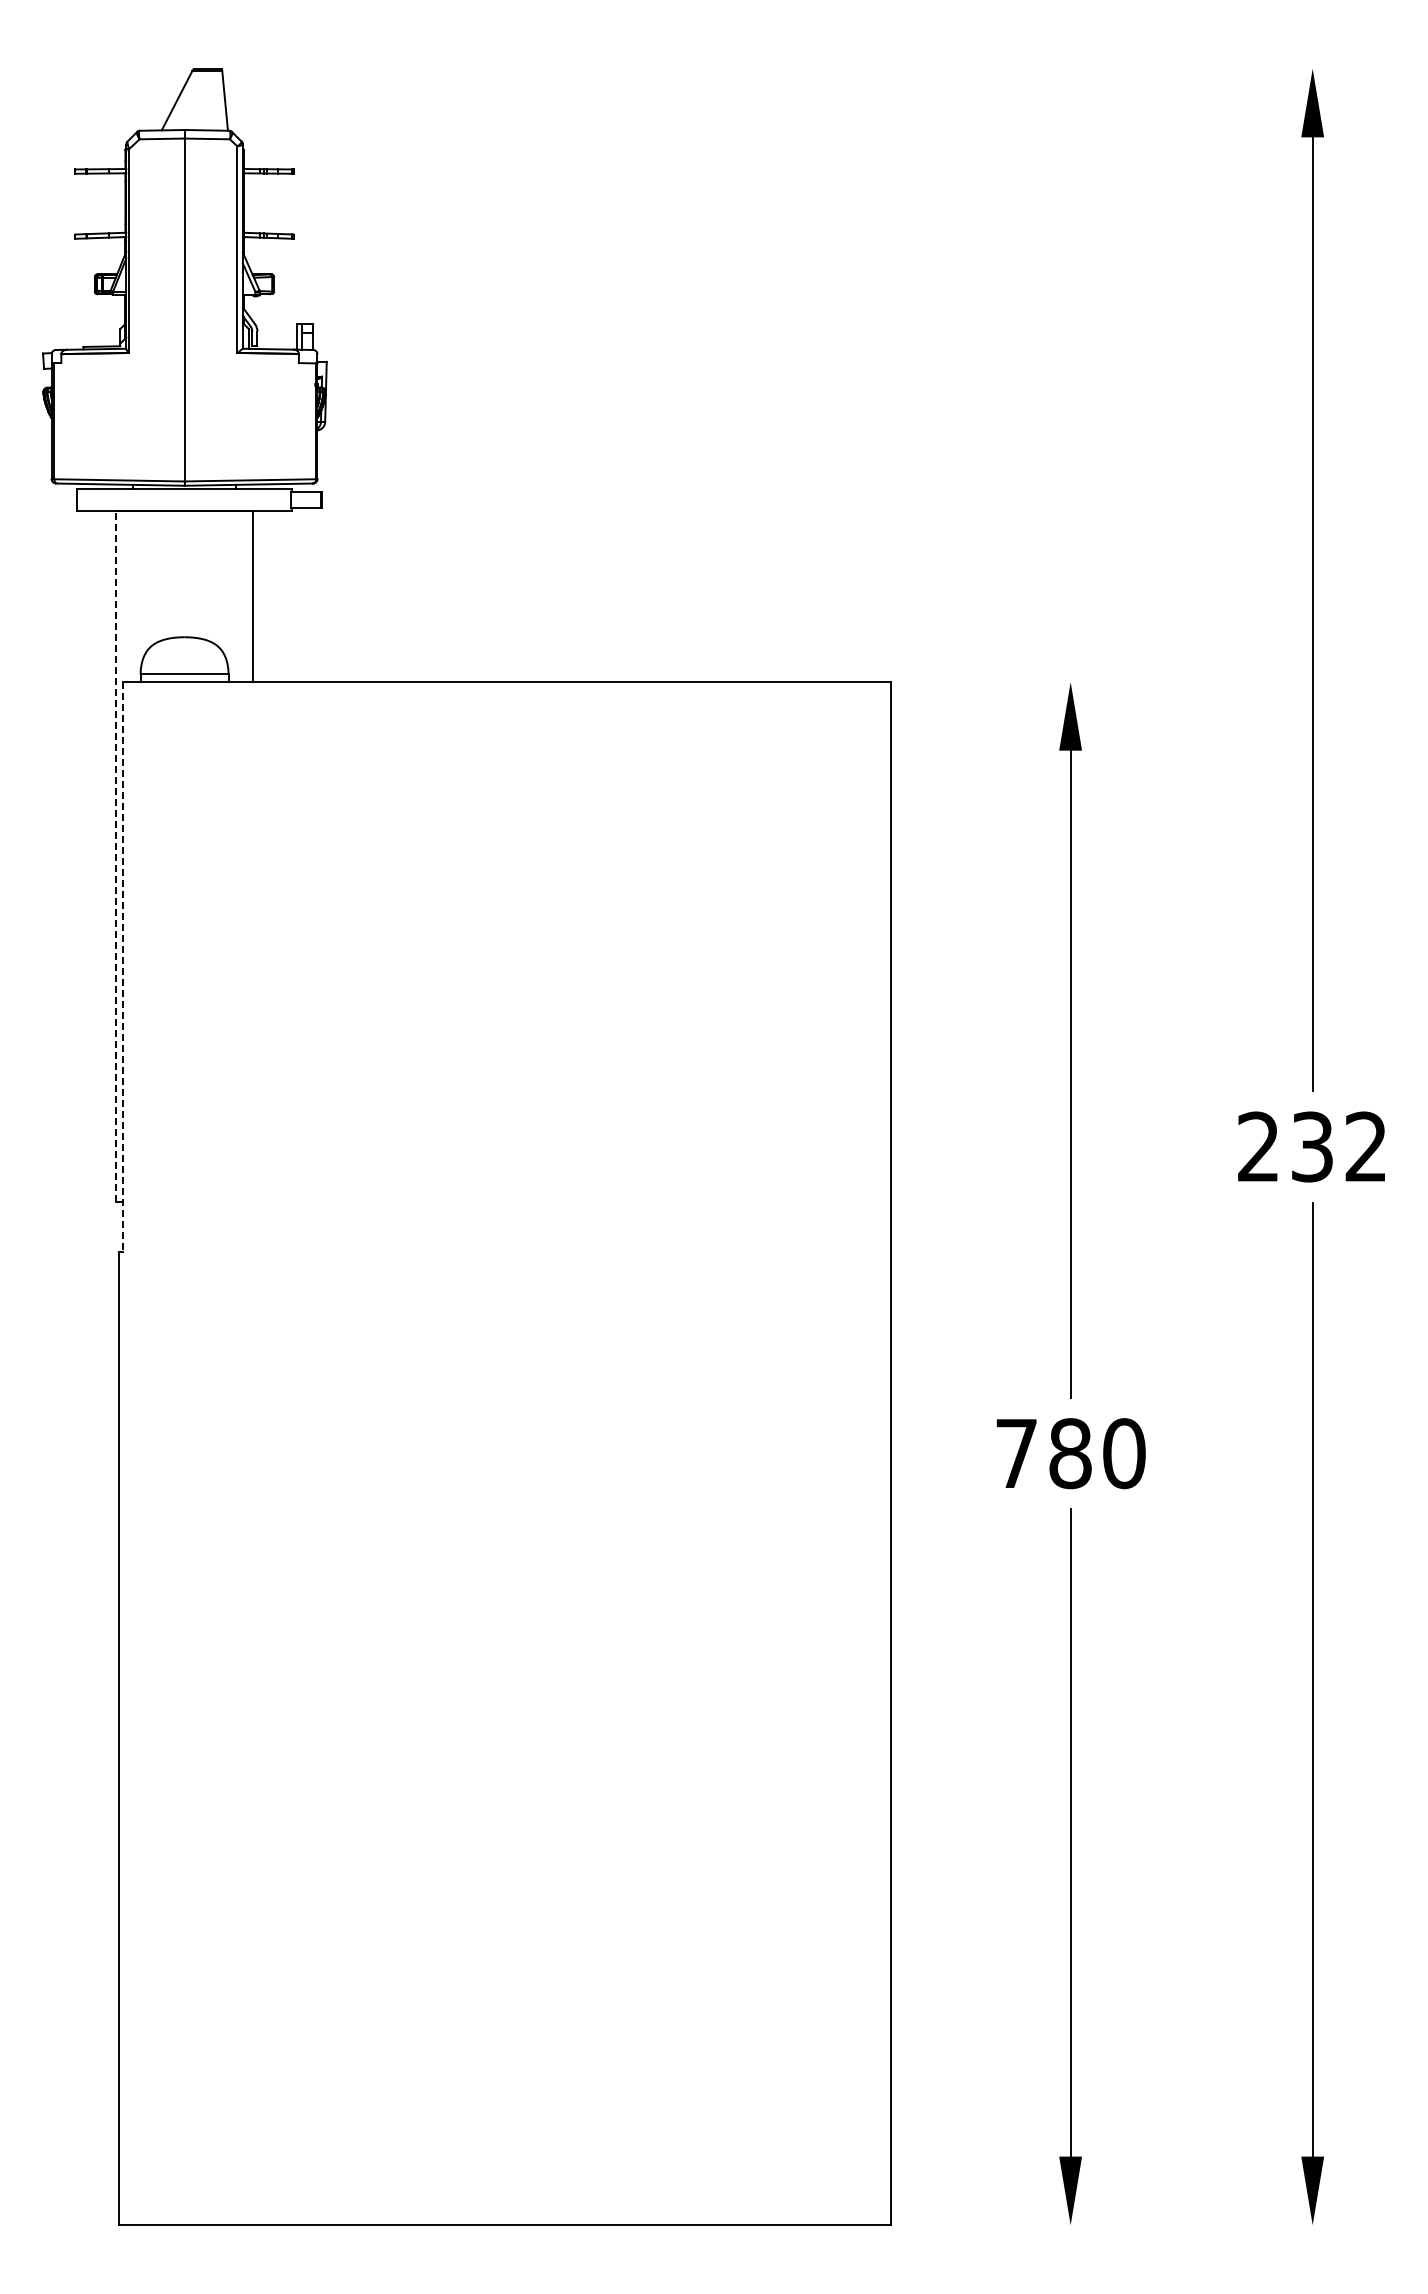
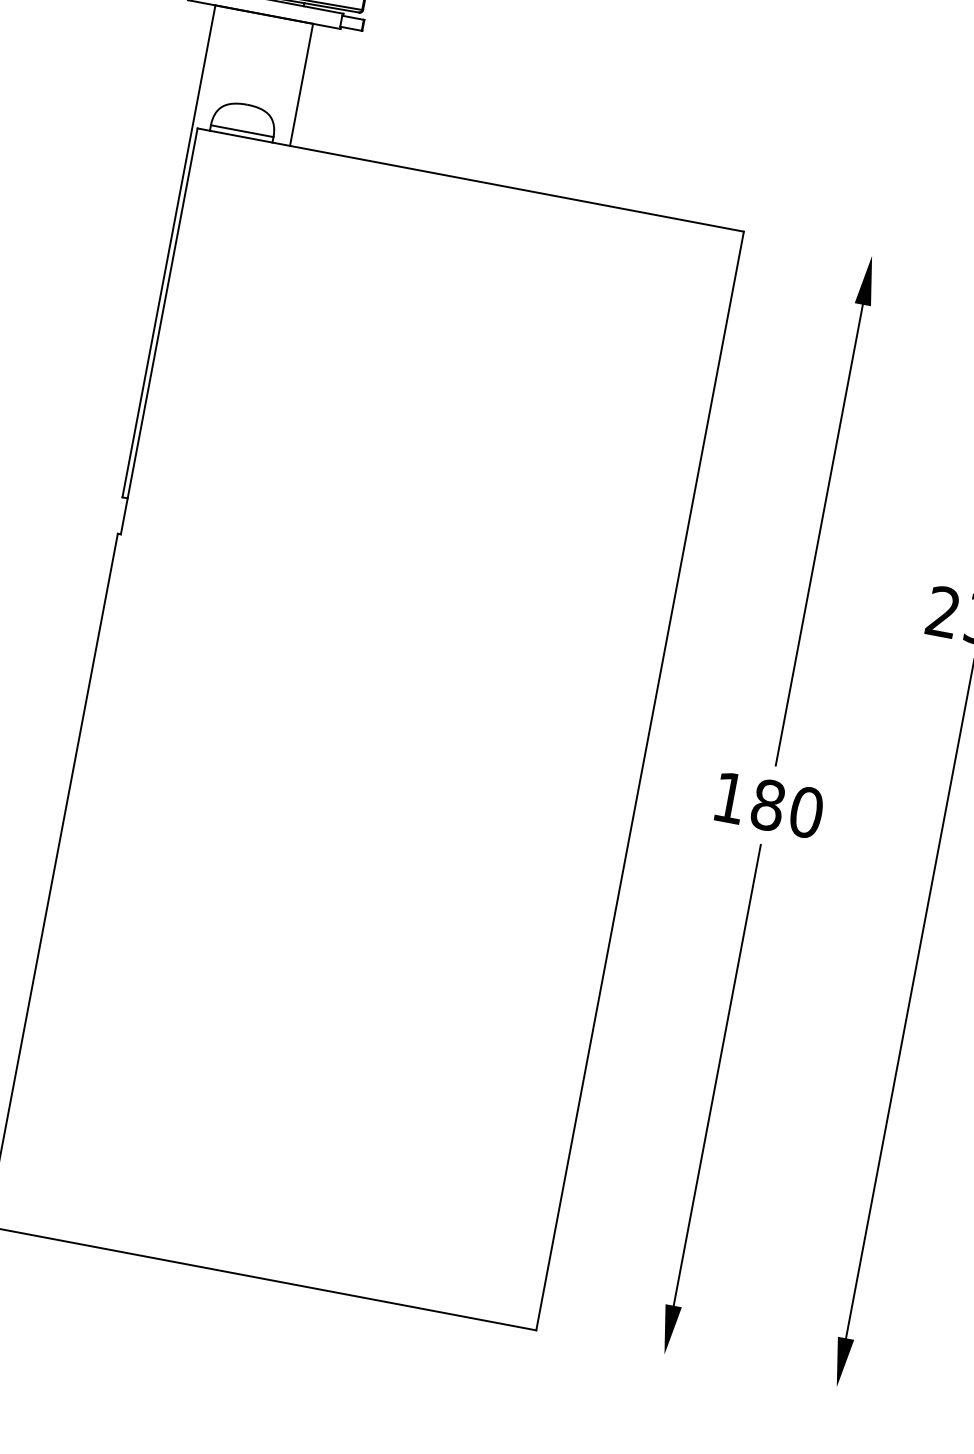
line: (116, 855) -> (169, 251), dashed -> solid
line: (123, 967) -> (159, 331), dashed -> solid
text: (1016, 1453) -> (729, 797), 780 -> 180

